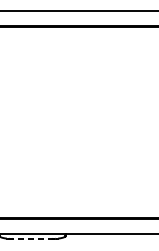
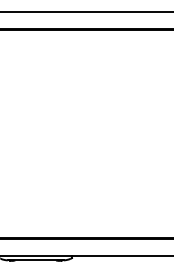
line: (33, 238) -> (36, 260), dashed -> solid

